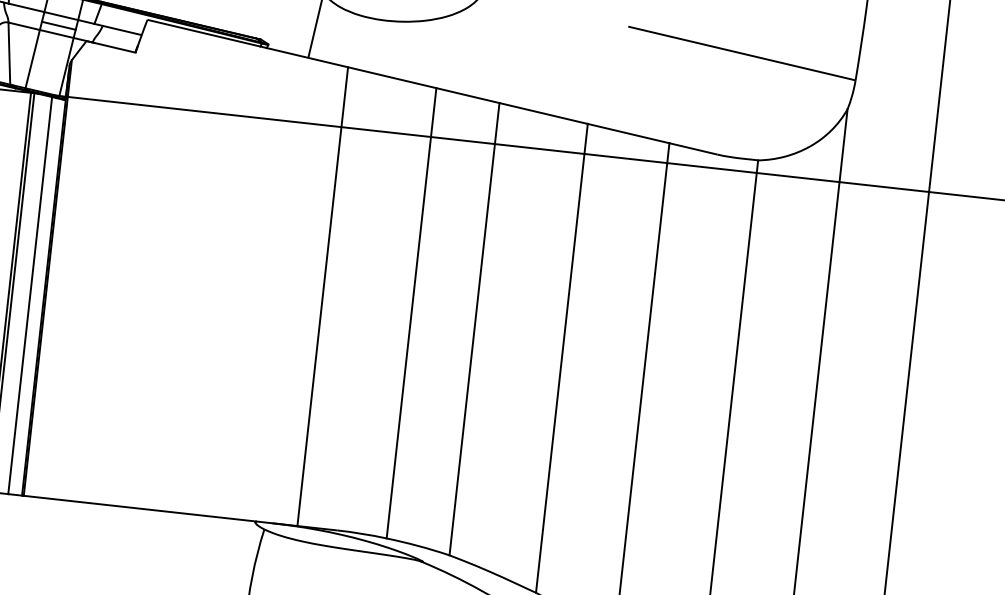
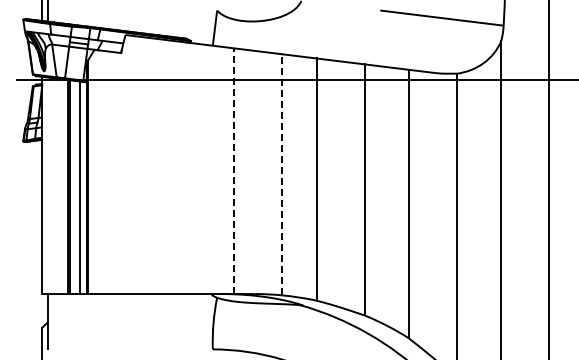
line: (322, 297) -> (234, 171), solid -> dashed
line: (411, 312) -> (282, 174), solid -> dashed

